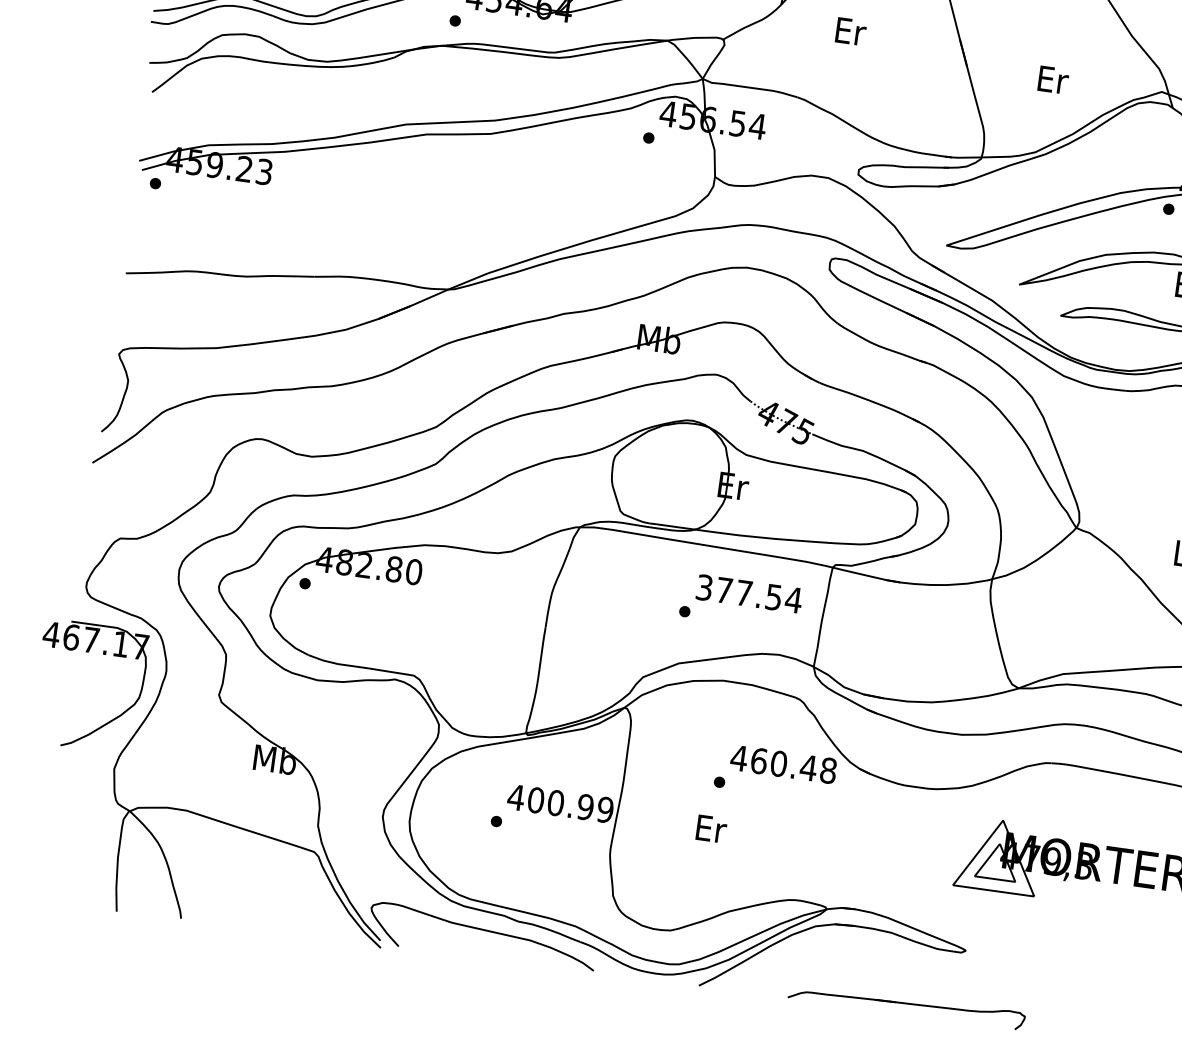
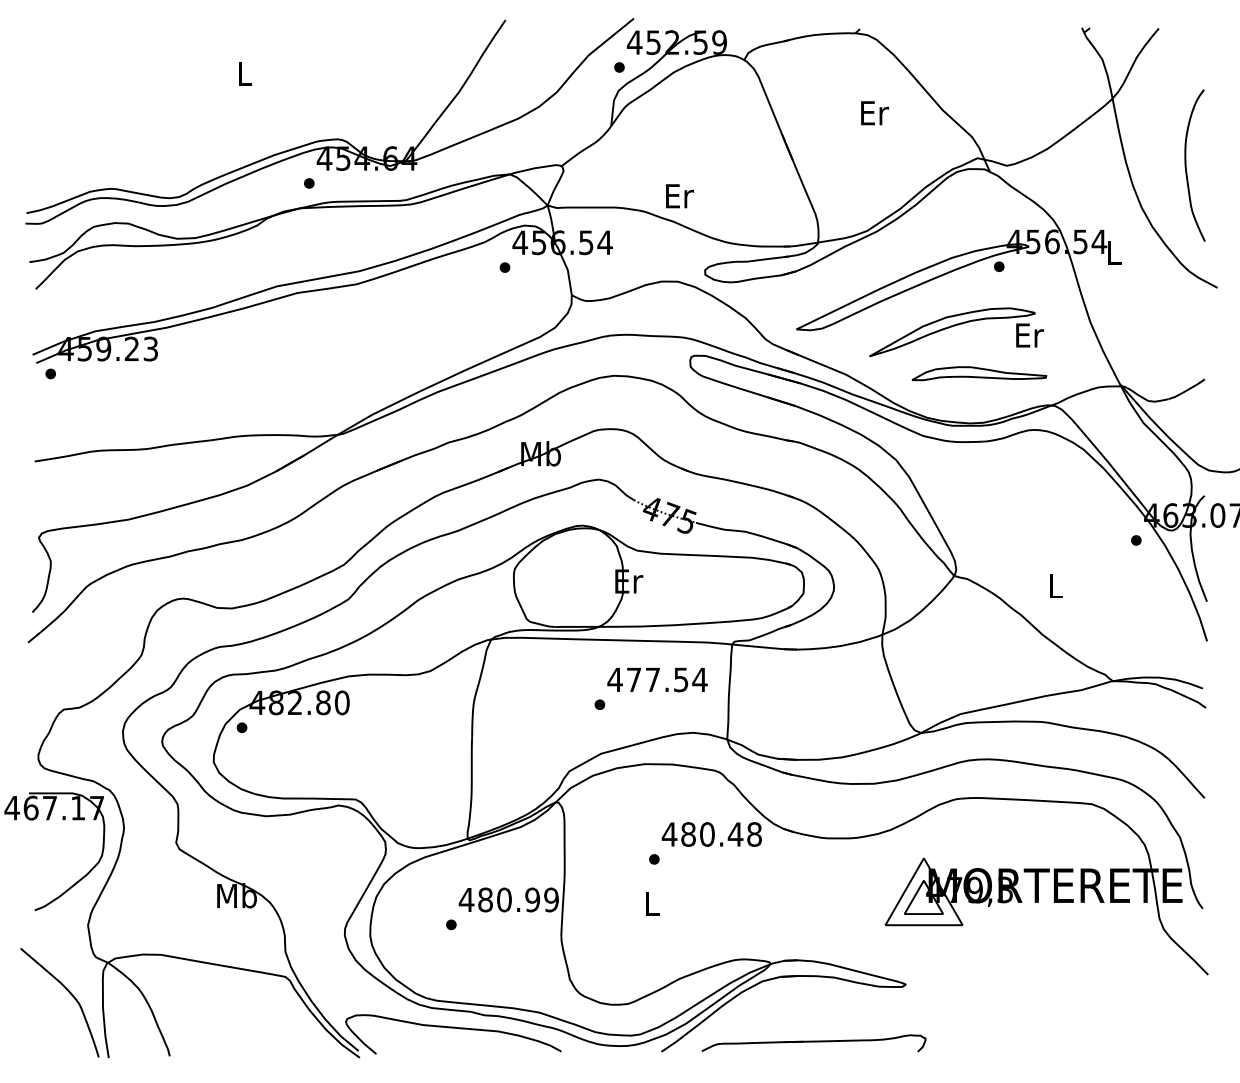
text: (850, 31) -> (679, 196), moved
text: (1052, 80) -> (874, 113), moved
text: (703, 587) -> (614, 679), 377.54 -> 477.54
text: (759, 761) -> (688, 834), 460.48 -> 480.48
text: (535, 800) -> (485, 900), 400.99 -> 480.99
text: (712, 829) -> (653, 904), Er -> L
curve: (83, 836) -> (68, 992), added
part: (906, 1005) -> (813, 1043), moved

